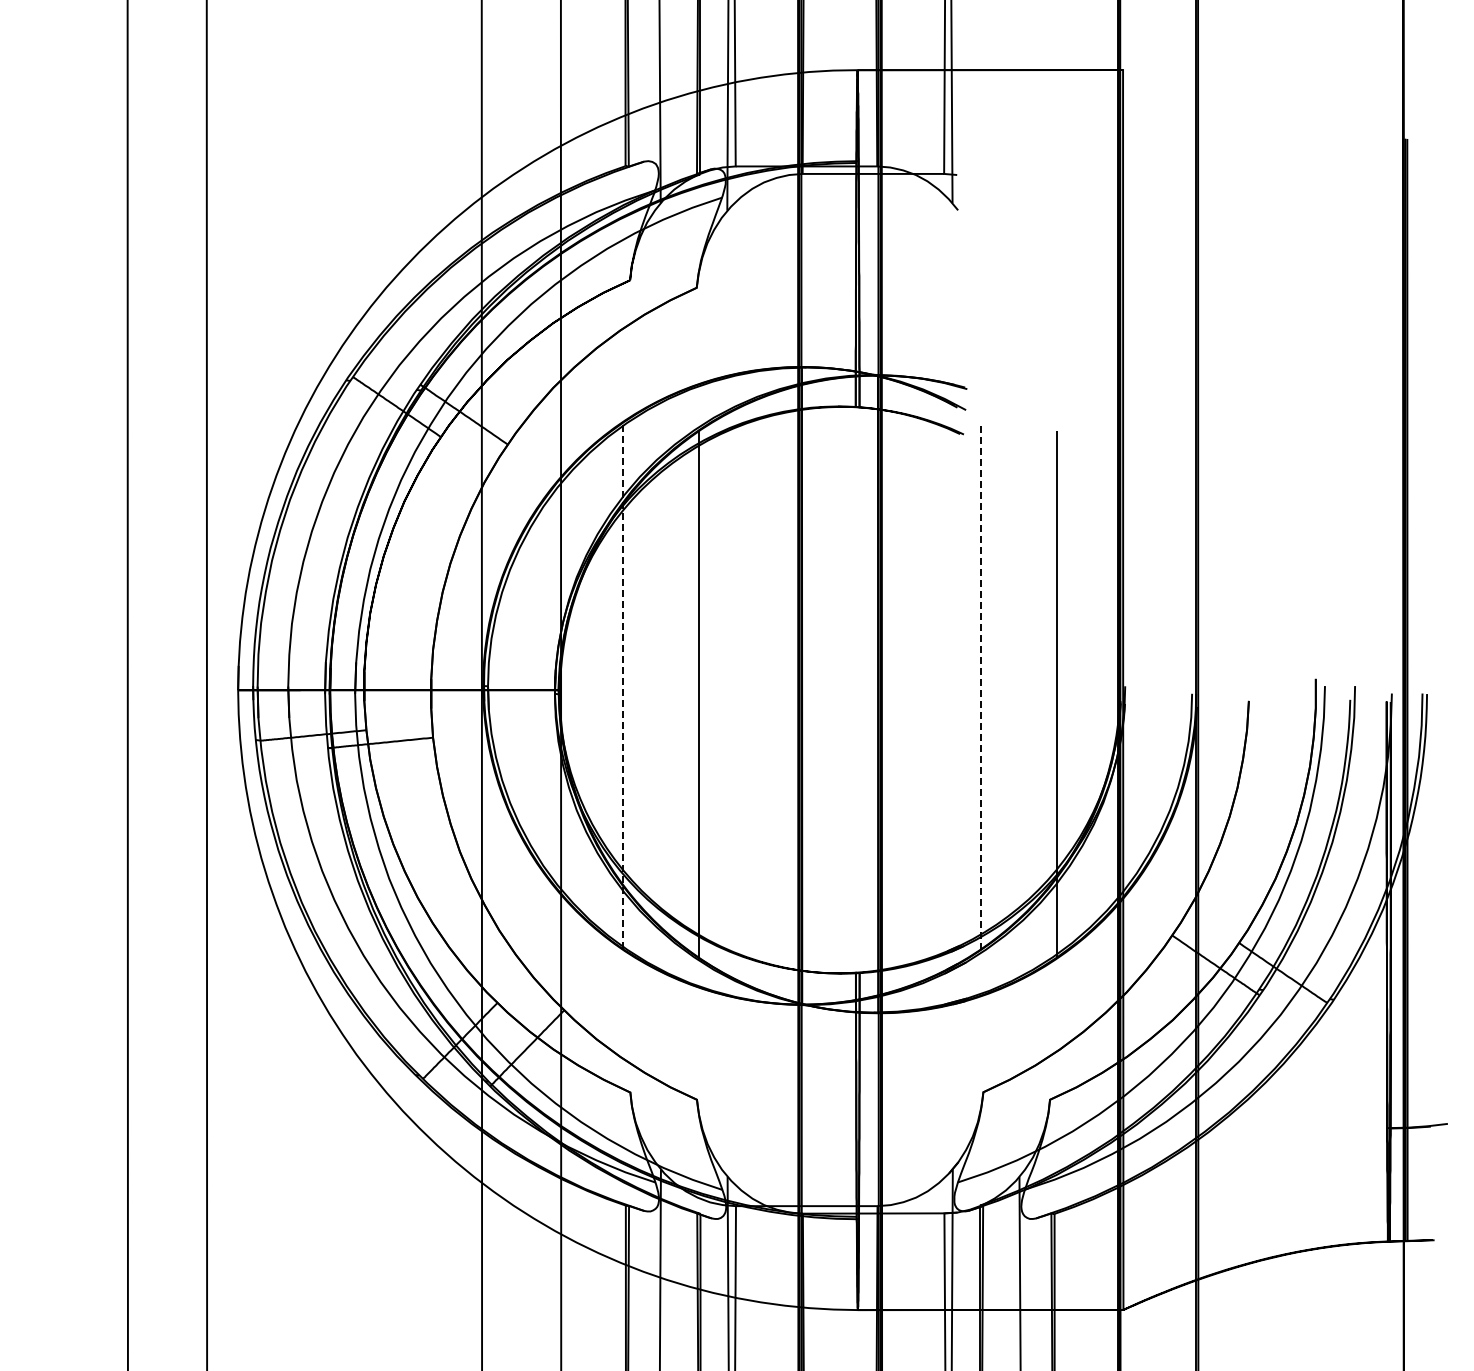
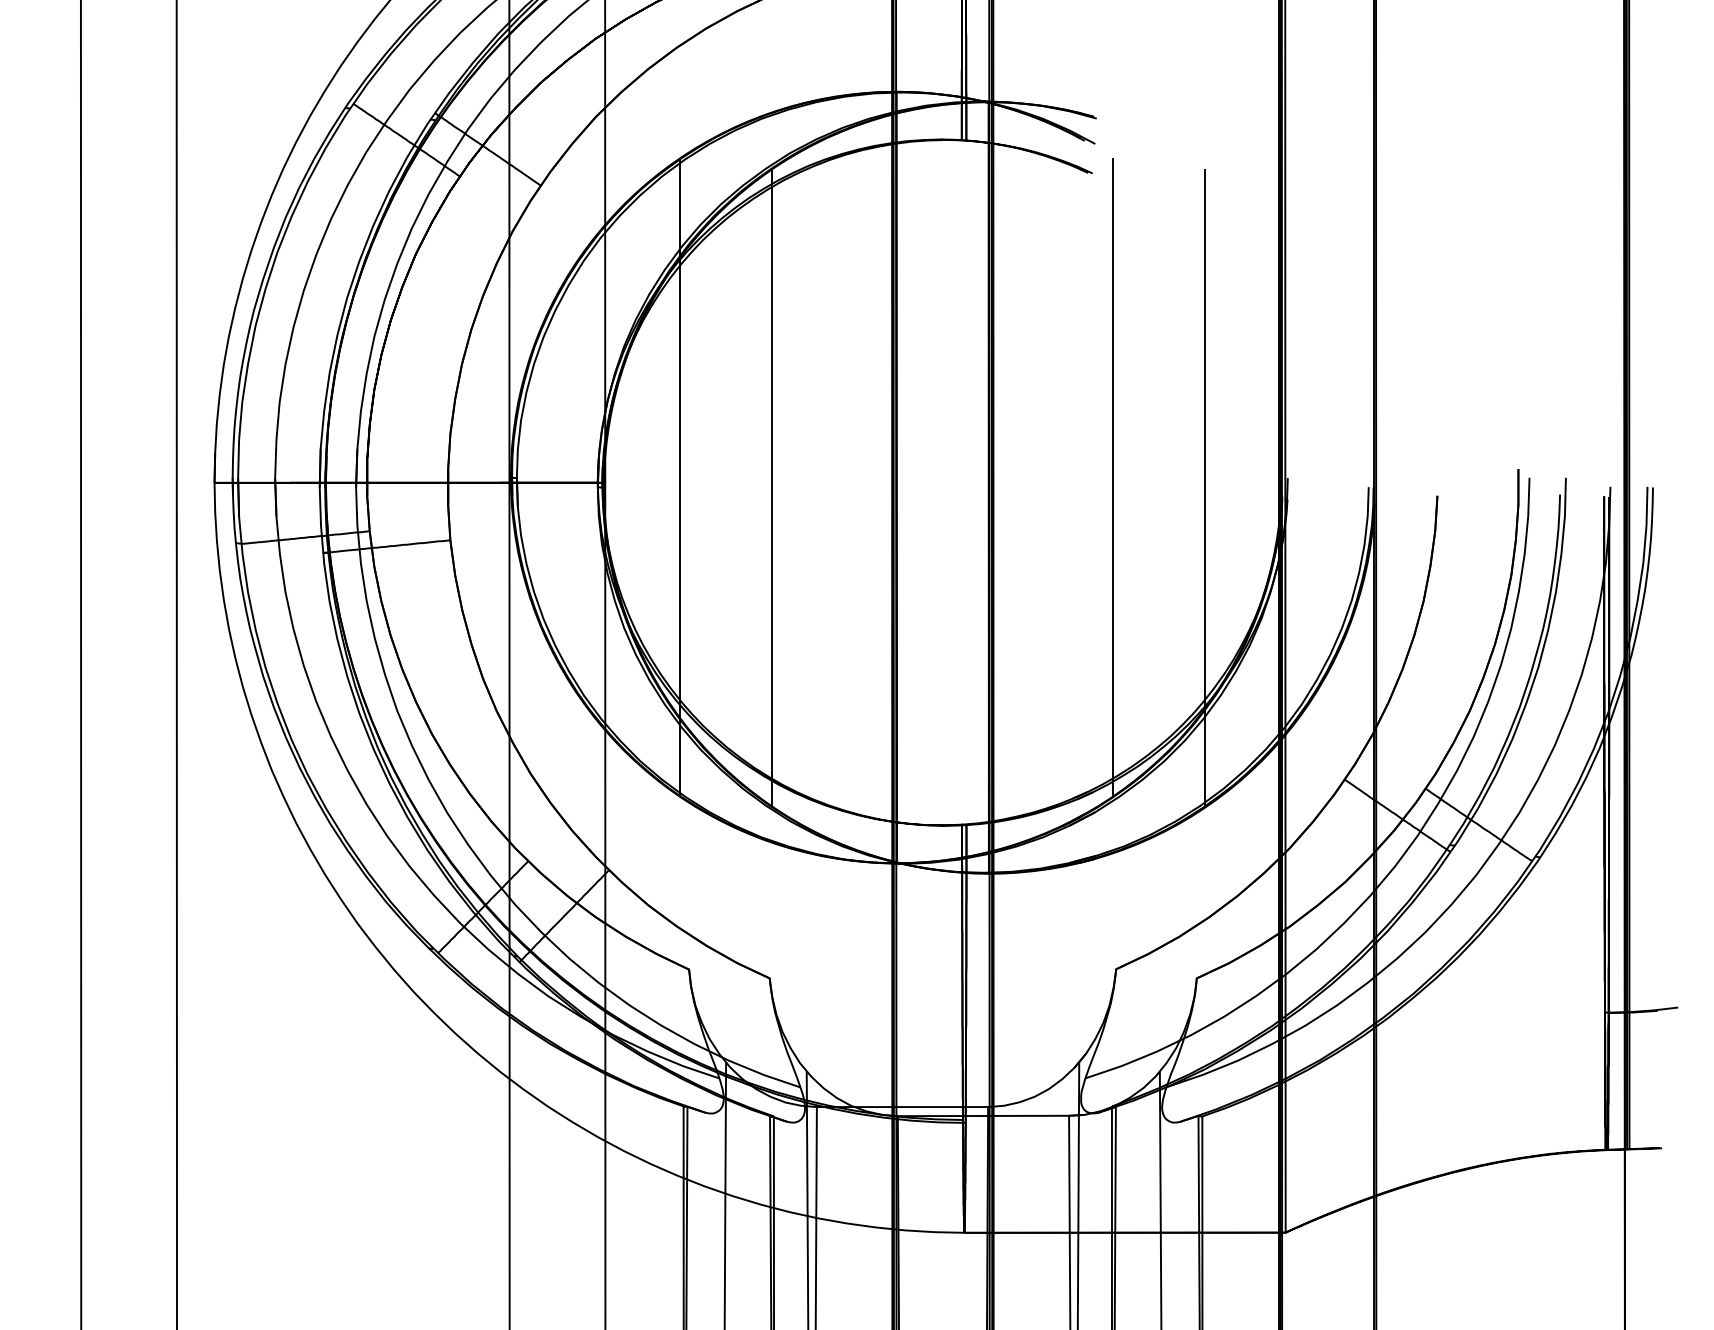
line: (623, 685) -> (680, 477), dashed -> solid
line: (981, 685) -> (1113, 477), dashed -> solid

